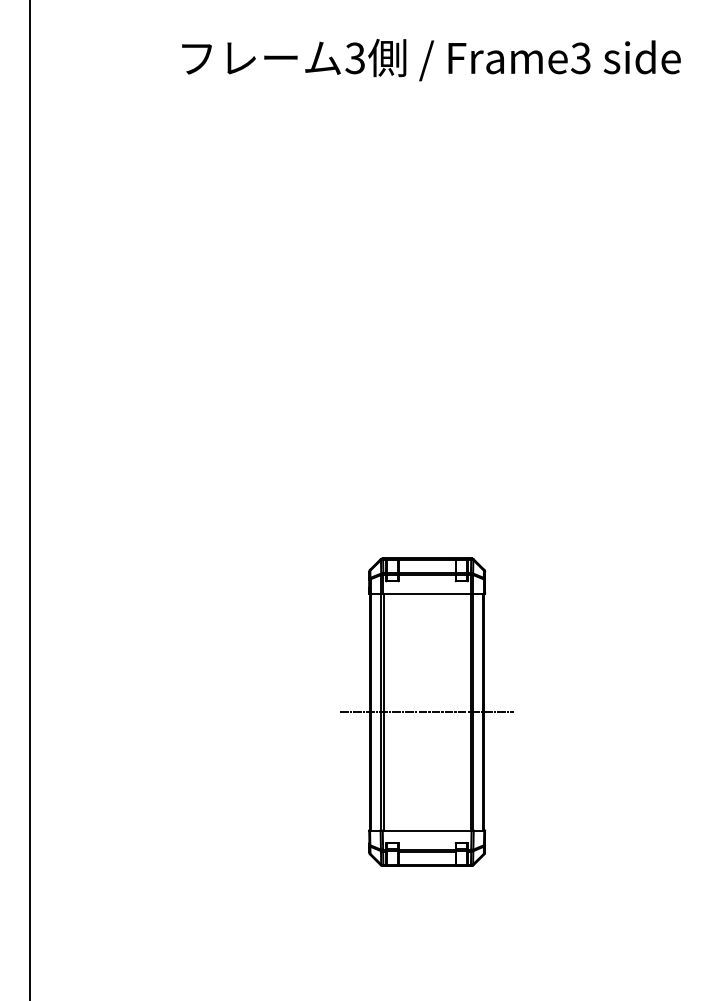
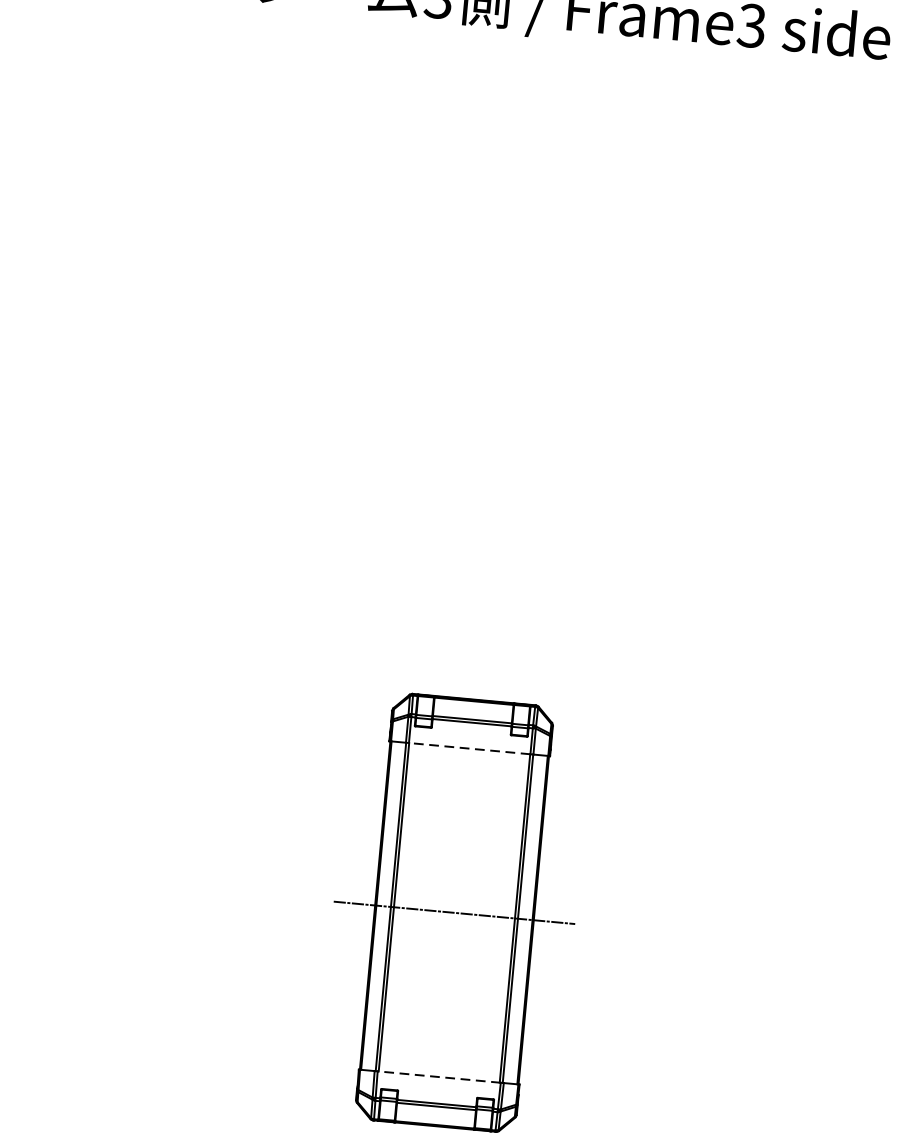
line: (427, 593) -> (470, 748), solid -> dashed
line: (426, 830) -> (438, 1076), solid -> dashed

